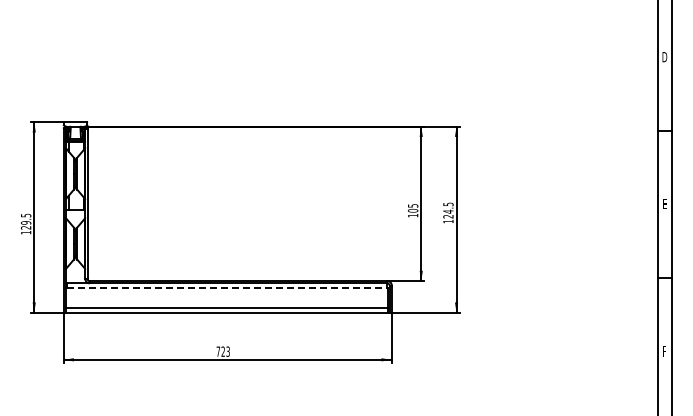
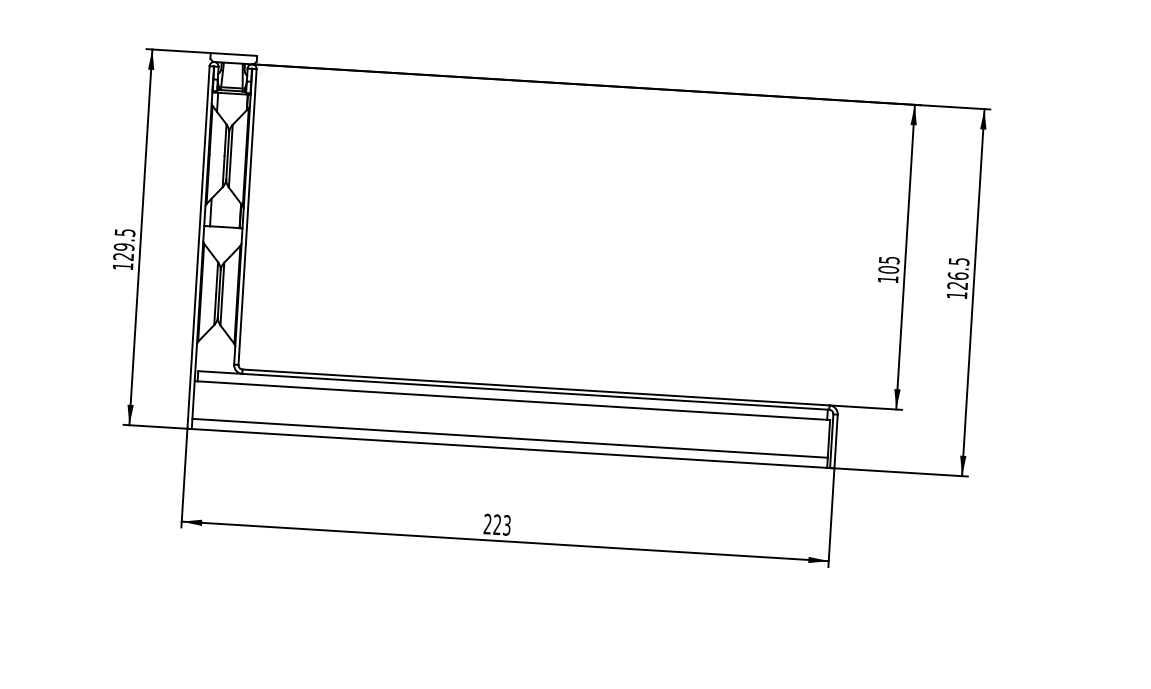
text: (448, 211) -> (958, 275), 124.5 -> 126.5
line: (227, 288) -> (513, 400), dashed -> solid
text: (218, 351) -> (488, 523), 723 -> 223

